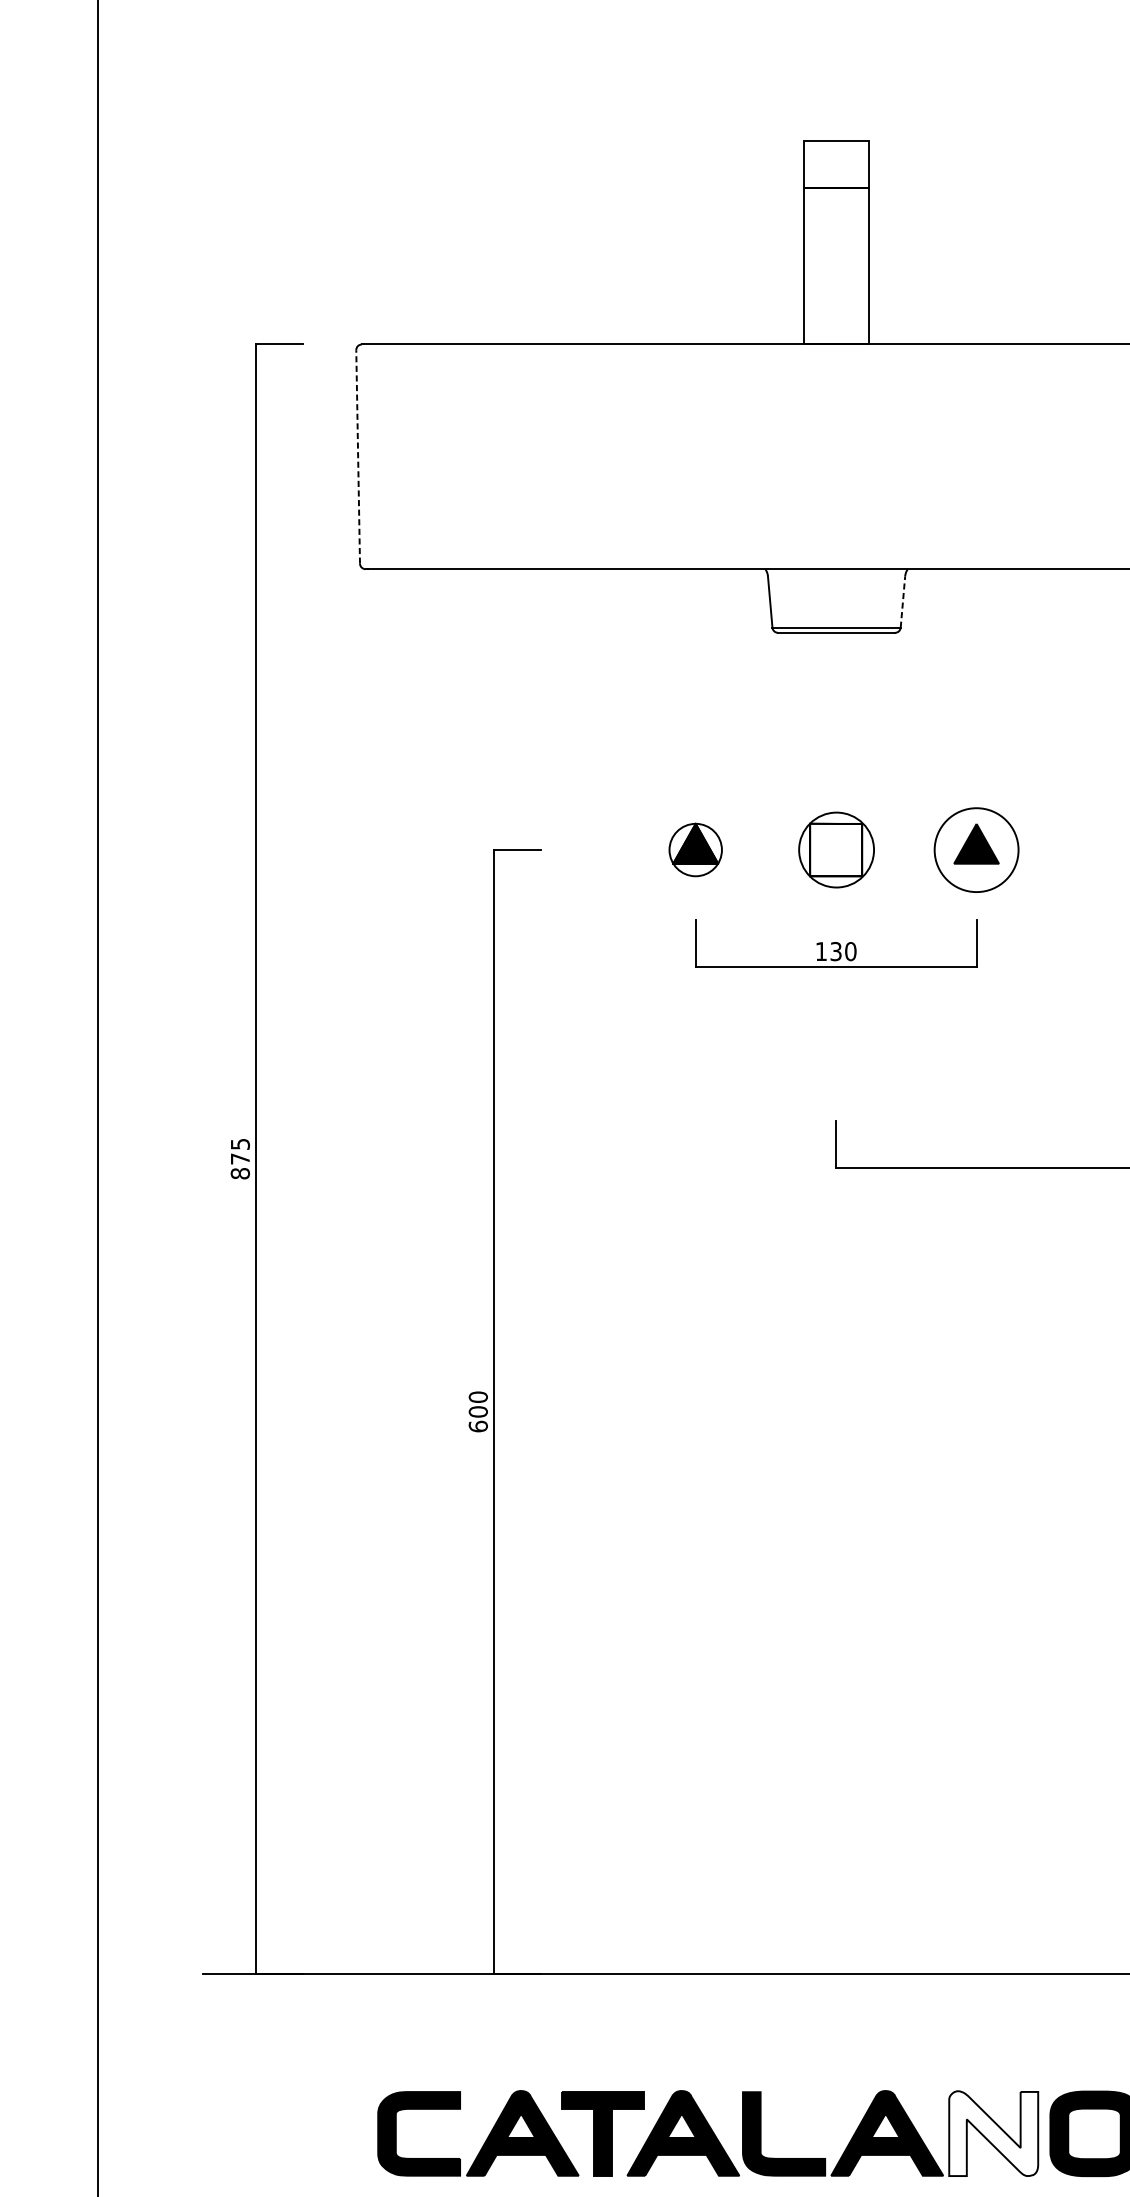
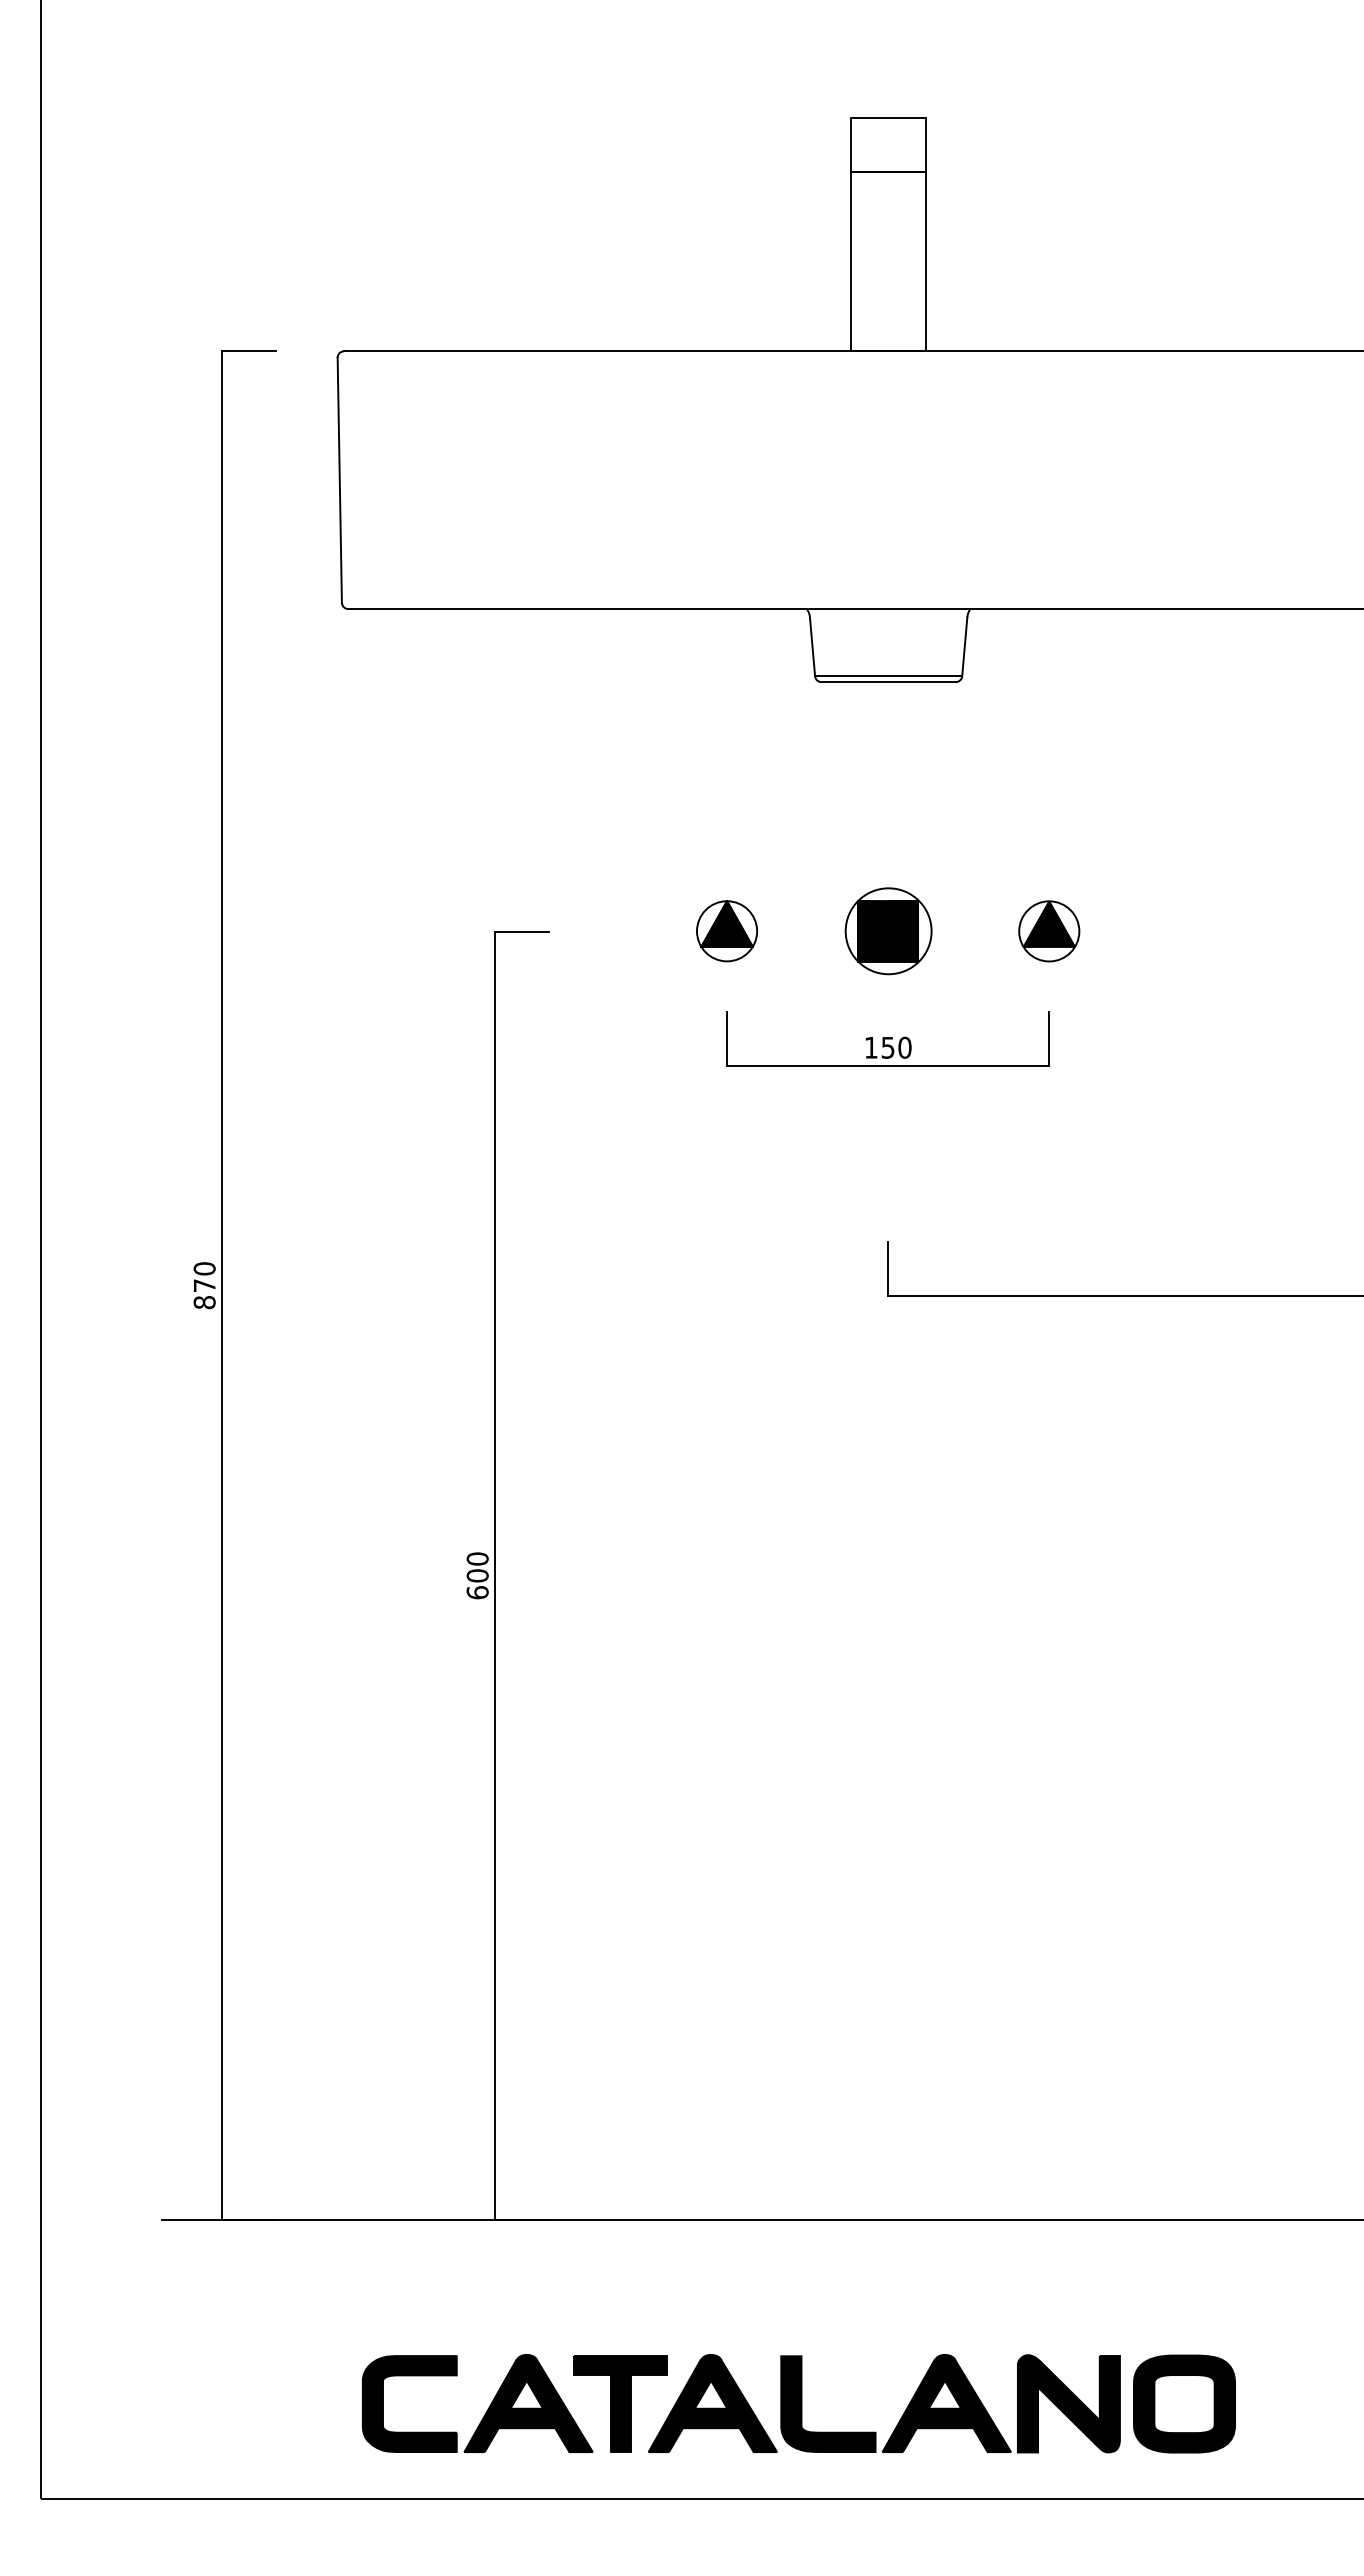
line: (357, 456) -> (339, 479), dashed -> solid
line: (902, 601) -> (964, 646), dashed -> solid
fill: (836, 850) -> (888, 931), added
circle: (976, 850) -> (1049, 931), size x0.62
text: (836, 951) -> (888, 1047), 130 -> 150
text: (240, 1144) -> (204, 1268), 875 -> 870
fill: (993, 2133) -> (1068, 2403), added

